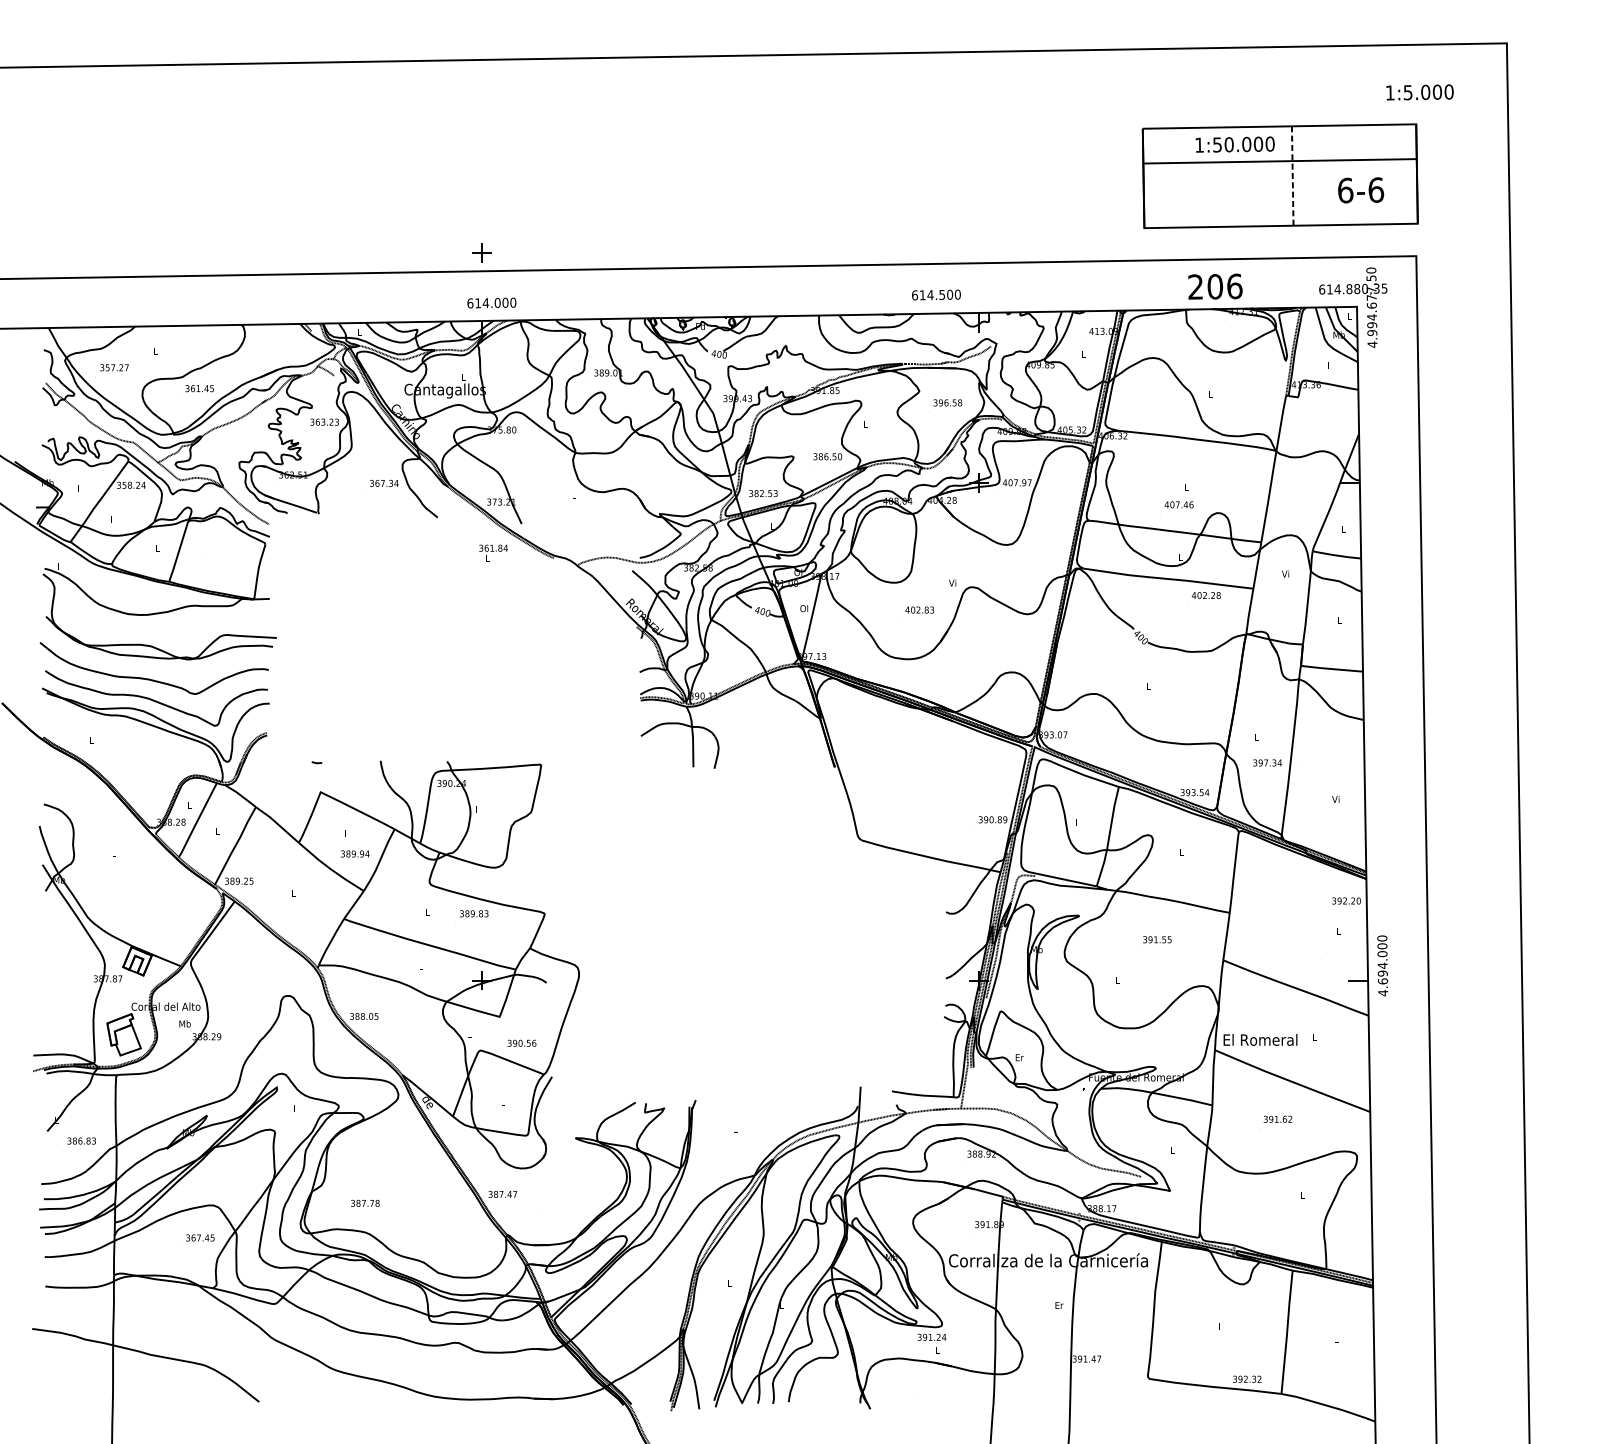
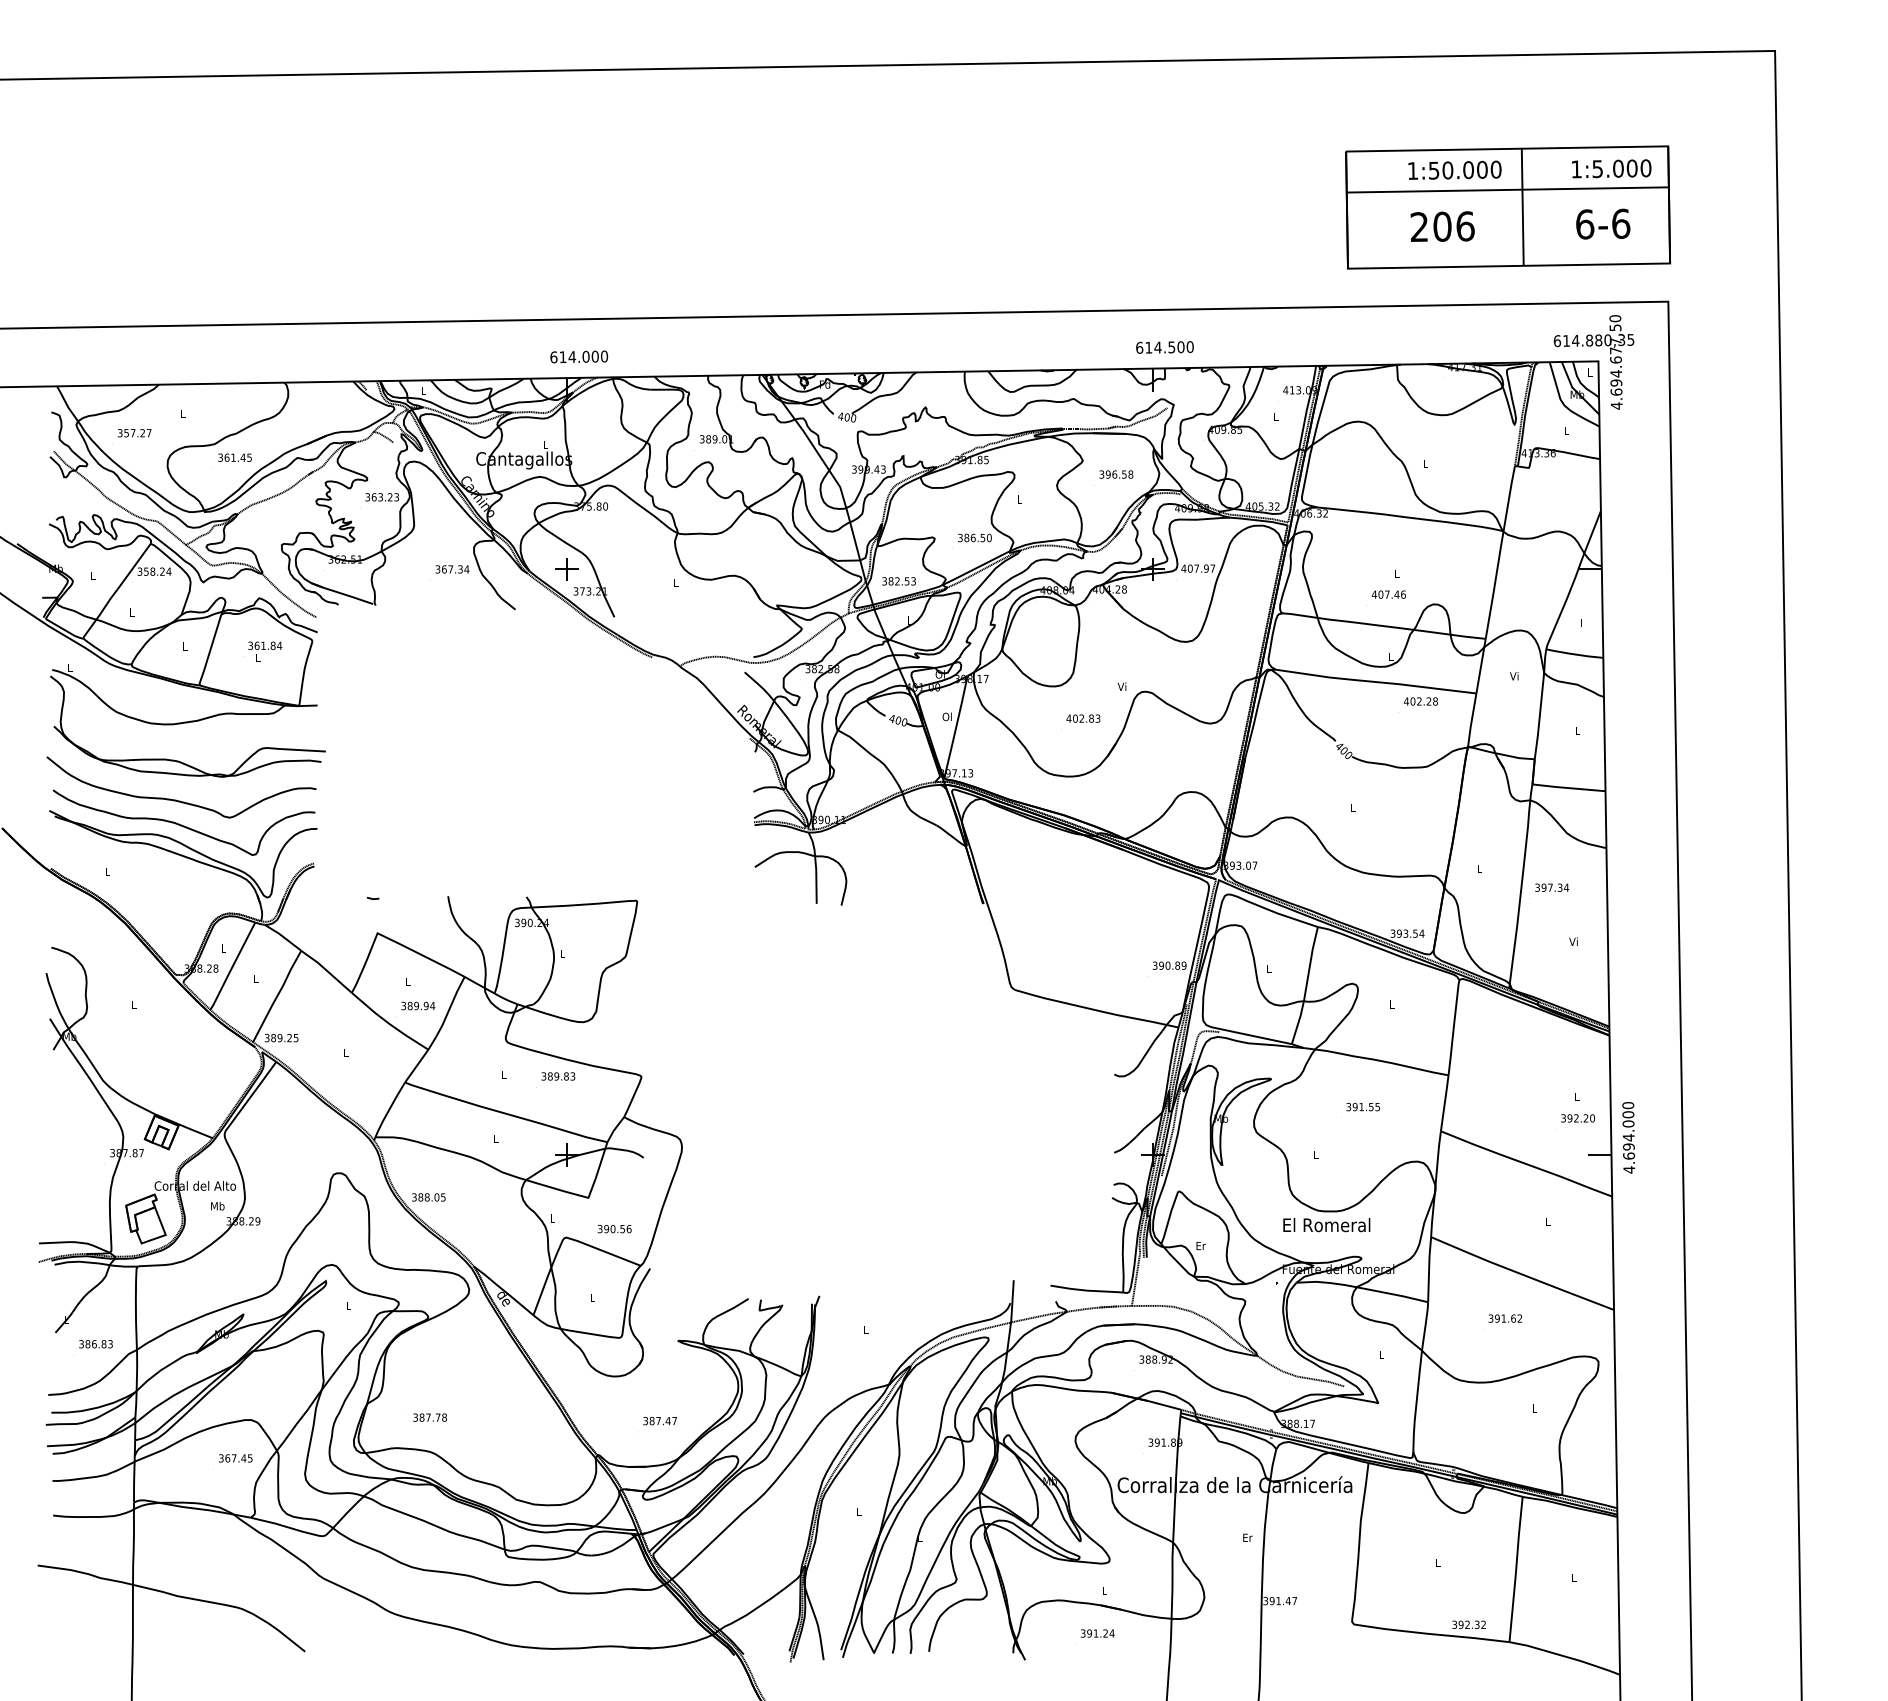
text: (1419, 92) -> (1611, 168), moved
line: (1292, 176) -> (1522, 207), dashed -> solid
part: (481, 253) -> (566, 569), moved
text: (1215, 286) -> (1442, 226), moved
text: (936, 295) -> (1164, 347), moved
text: (1372, 332) -> (1616, 391), 4.994.677,50 -> 4.694.677,50
text: (493, 553) -> (265, 651), moved
text: (1267, 762) -> (1552, 887), moved
text: (1346, 901) -> (1577, 1118), moved
text: (1260, 1040) -> (1326, 1225), moved
text: (502, 1193) -> (659, 1420), moved
text: (931, 1337) -> (1097, 1633), moved

